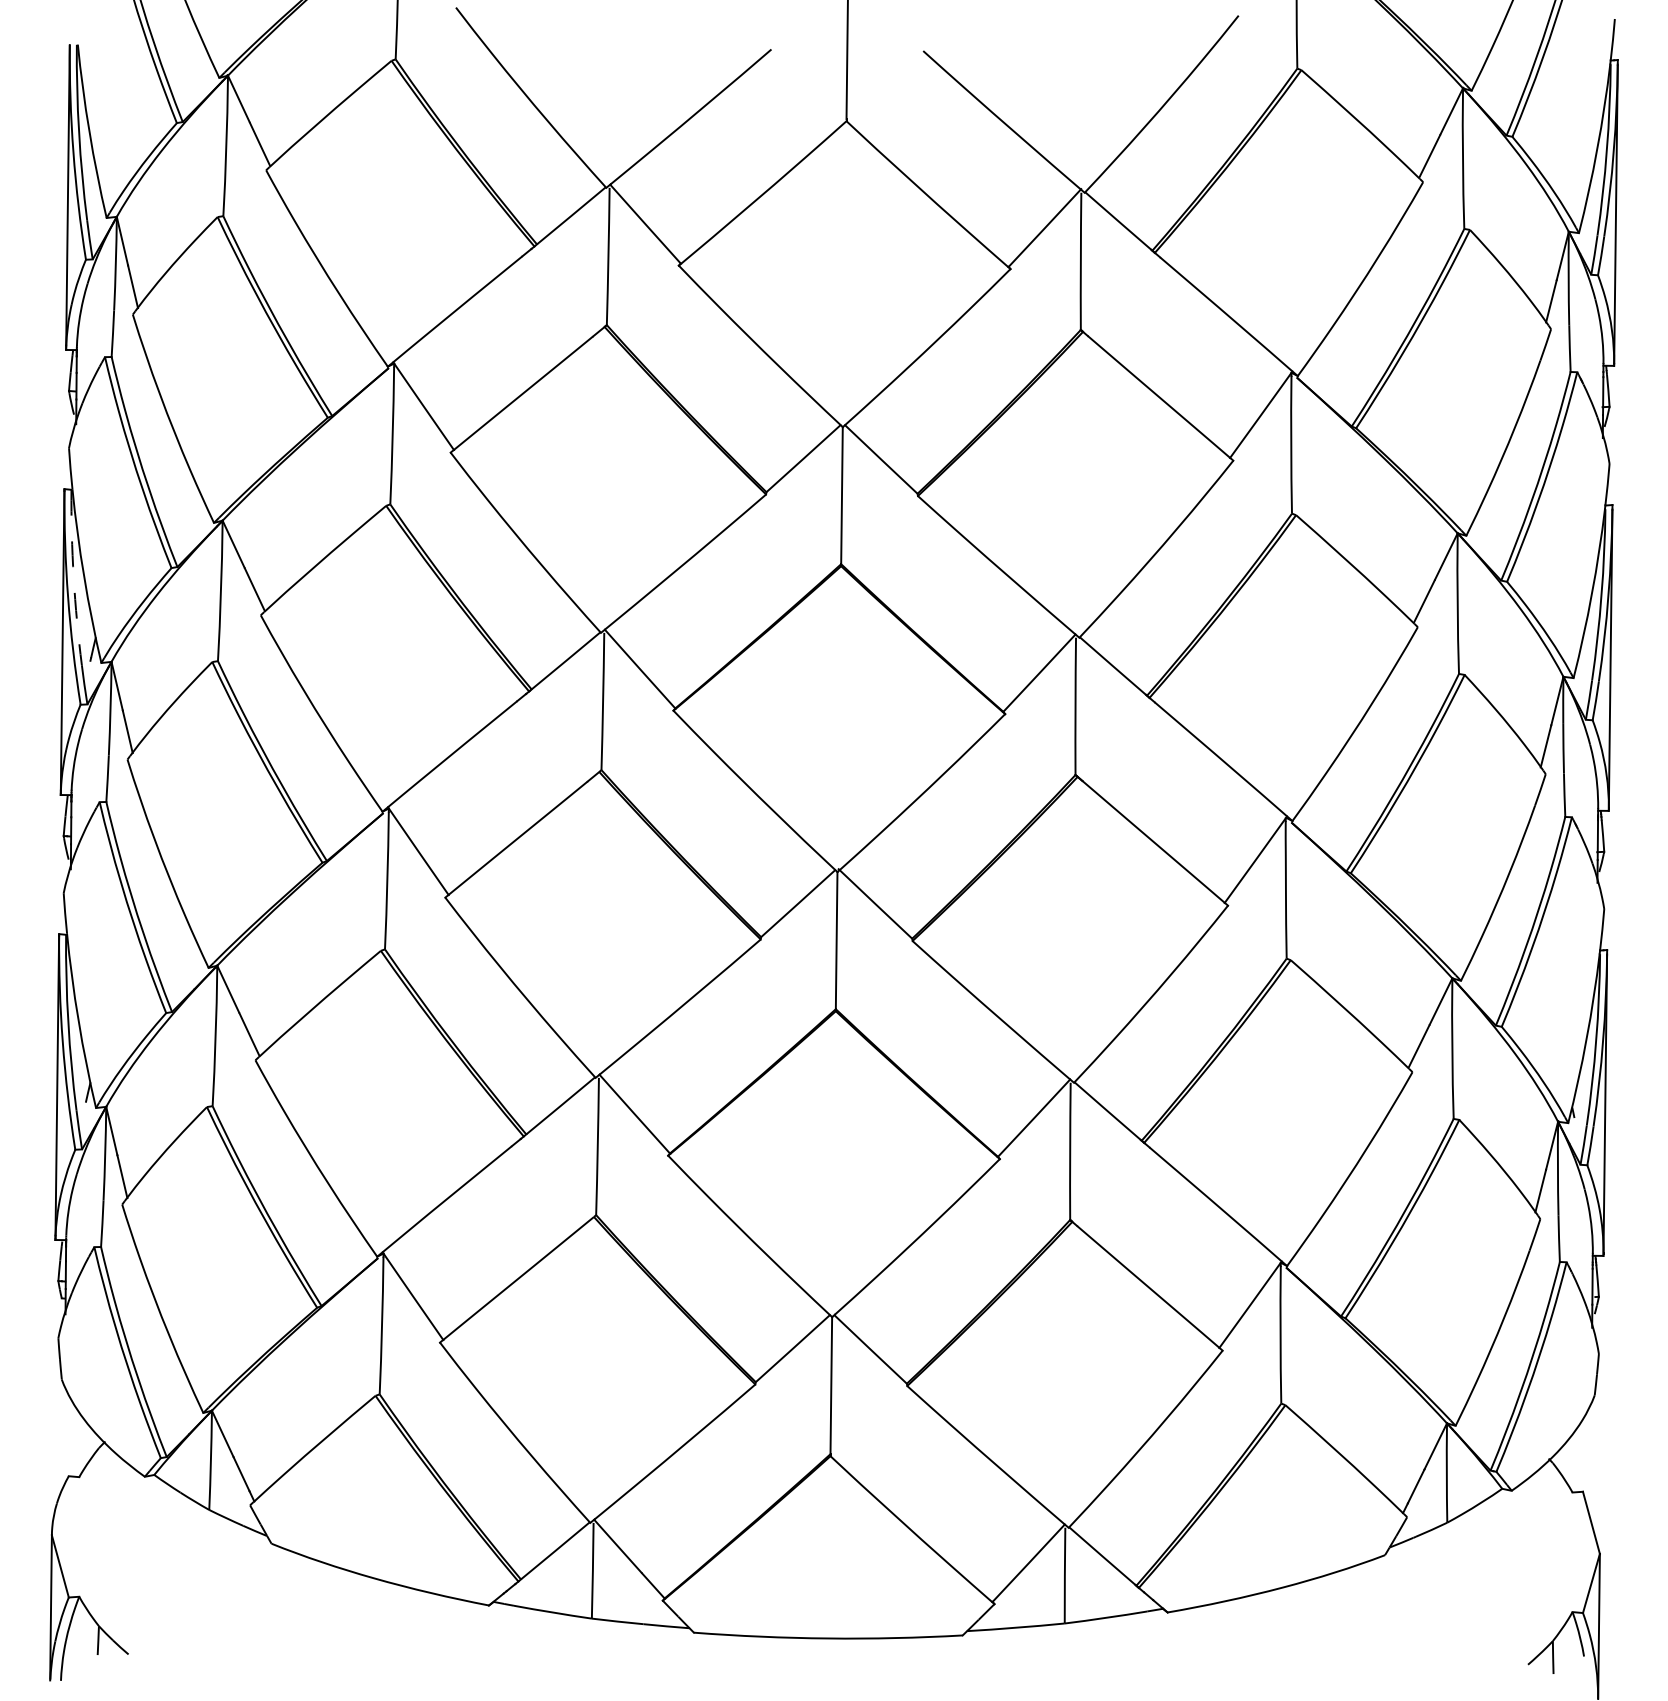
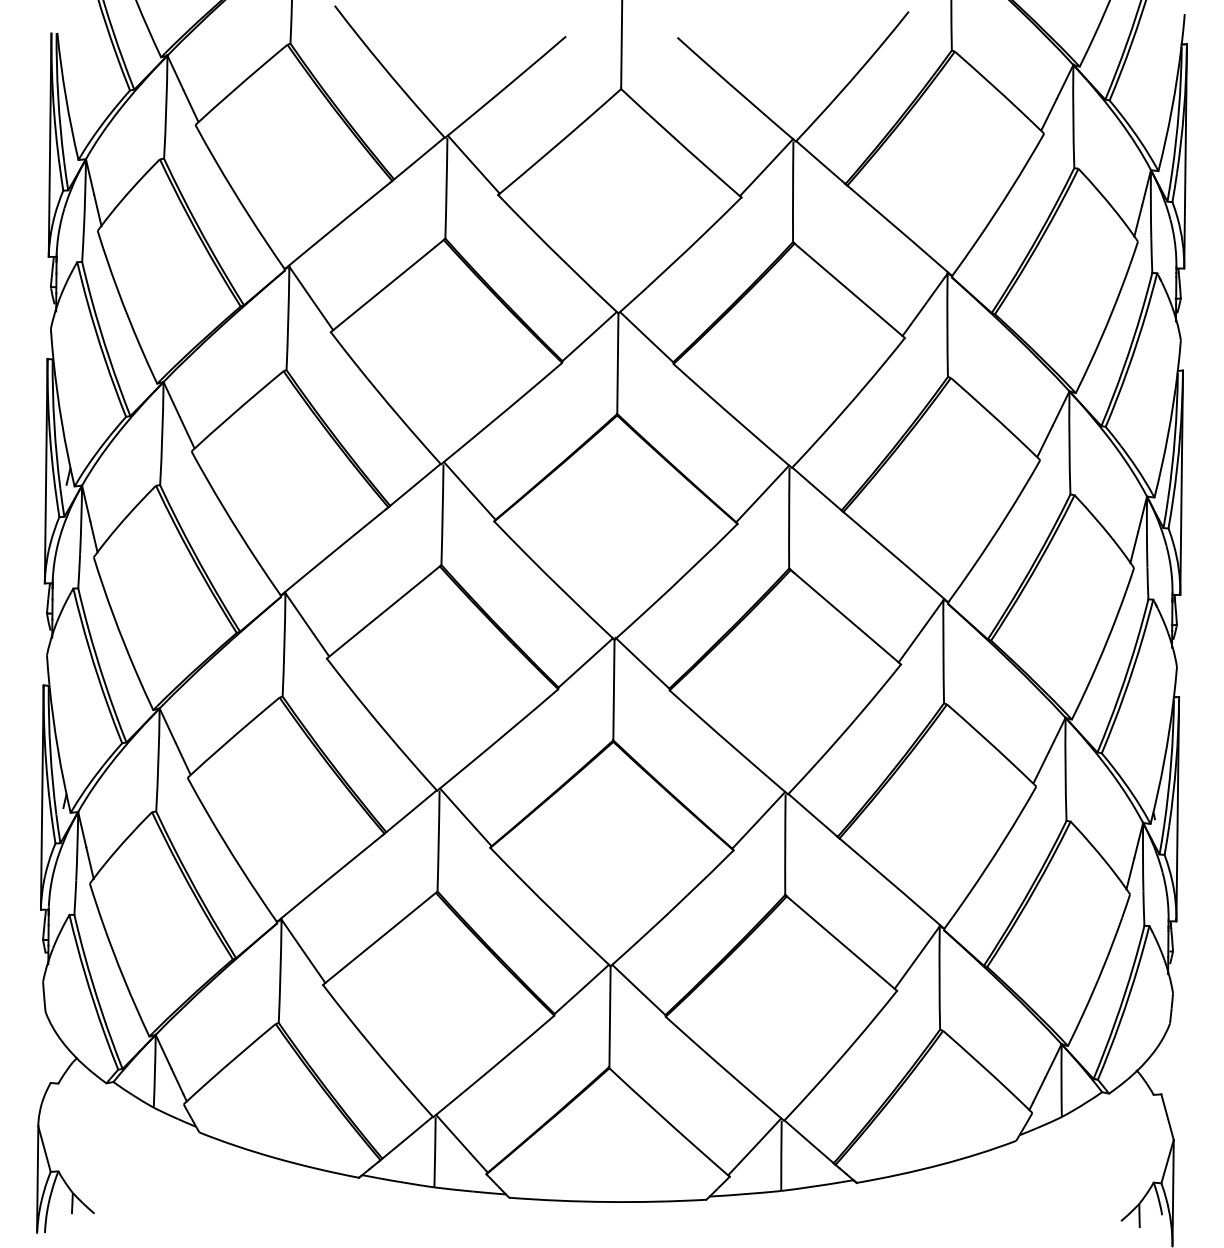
arc: (73, 577) -> (54, 423), dashed -> solid

